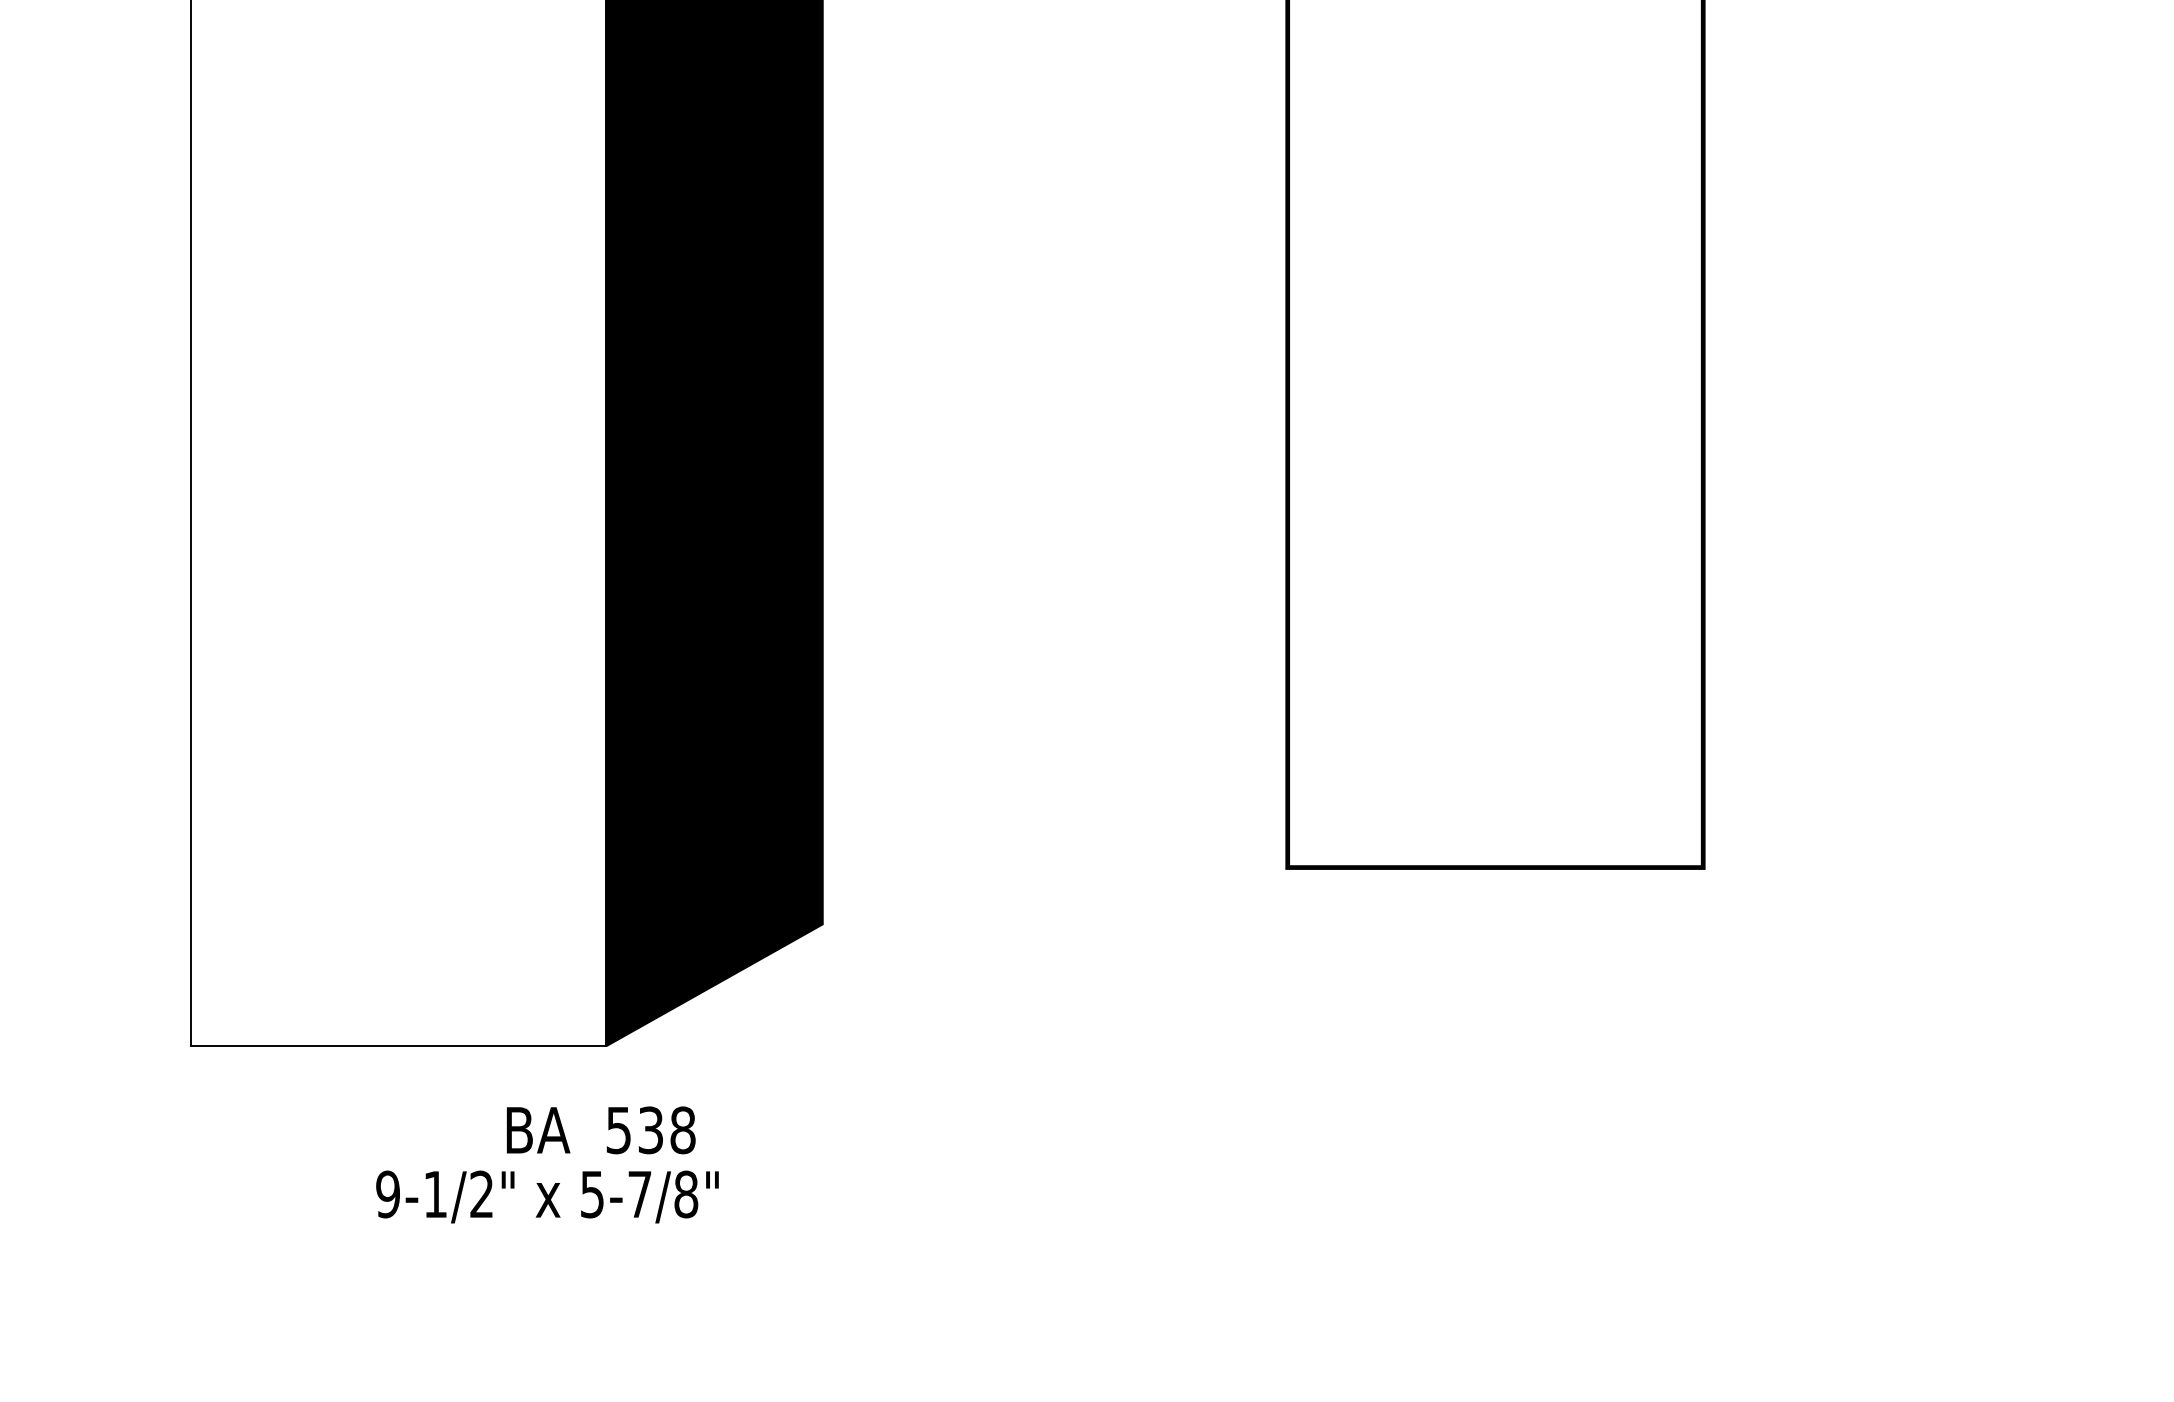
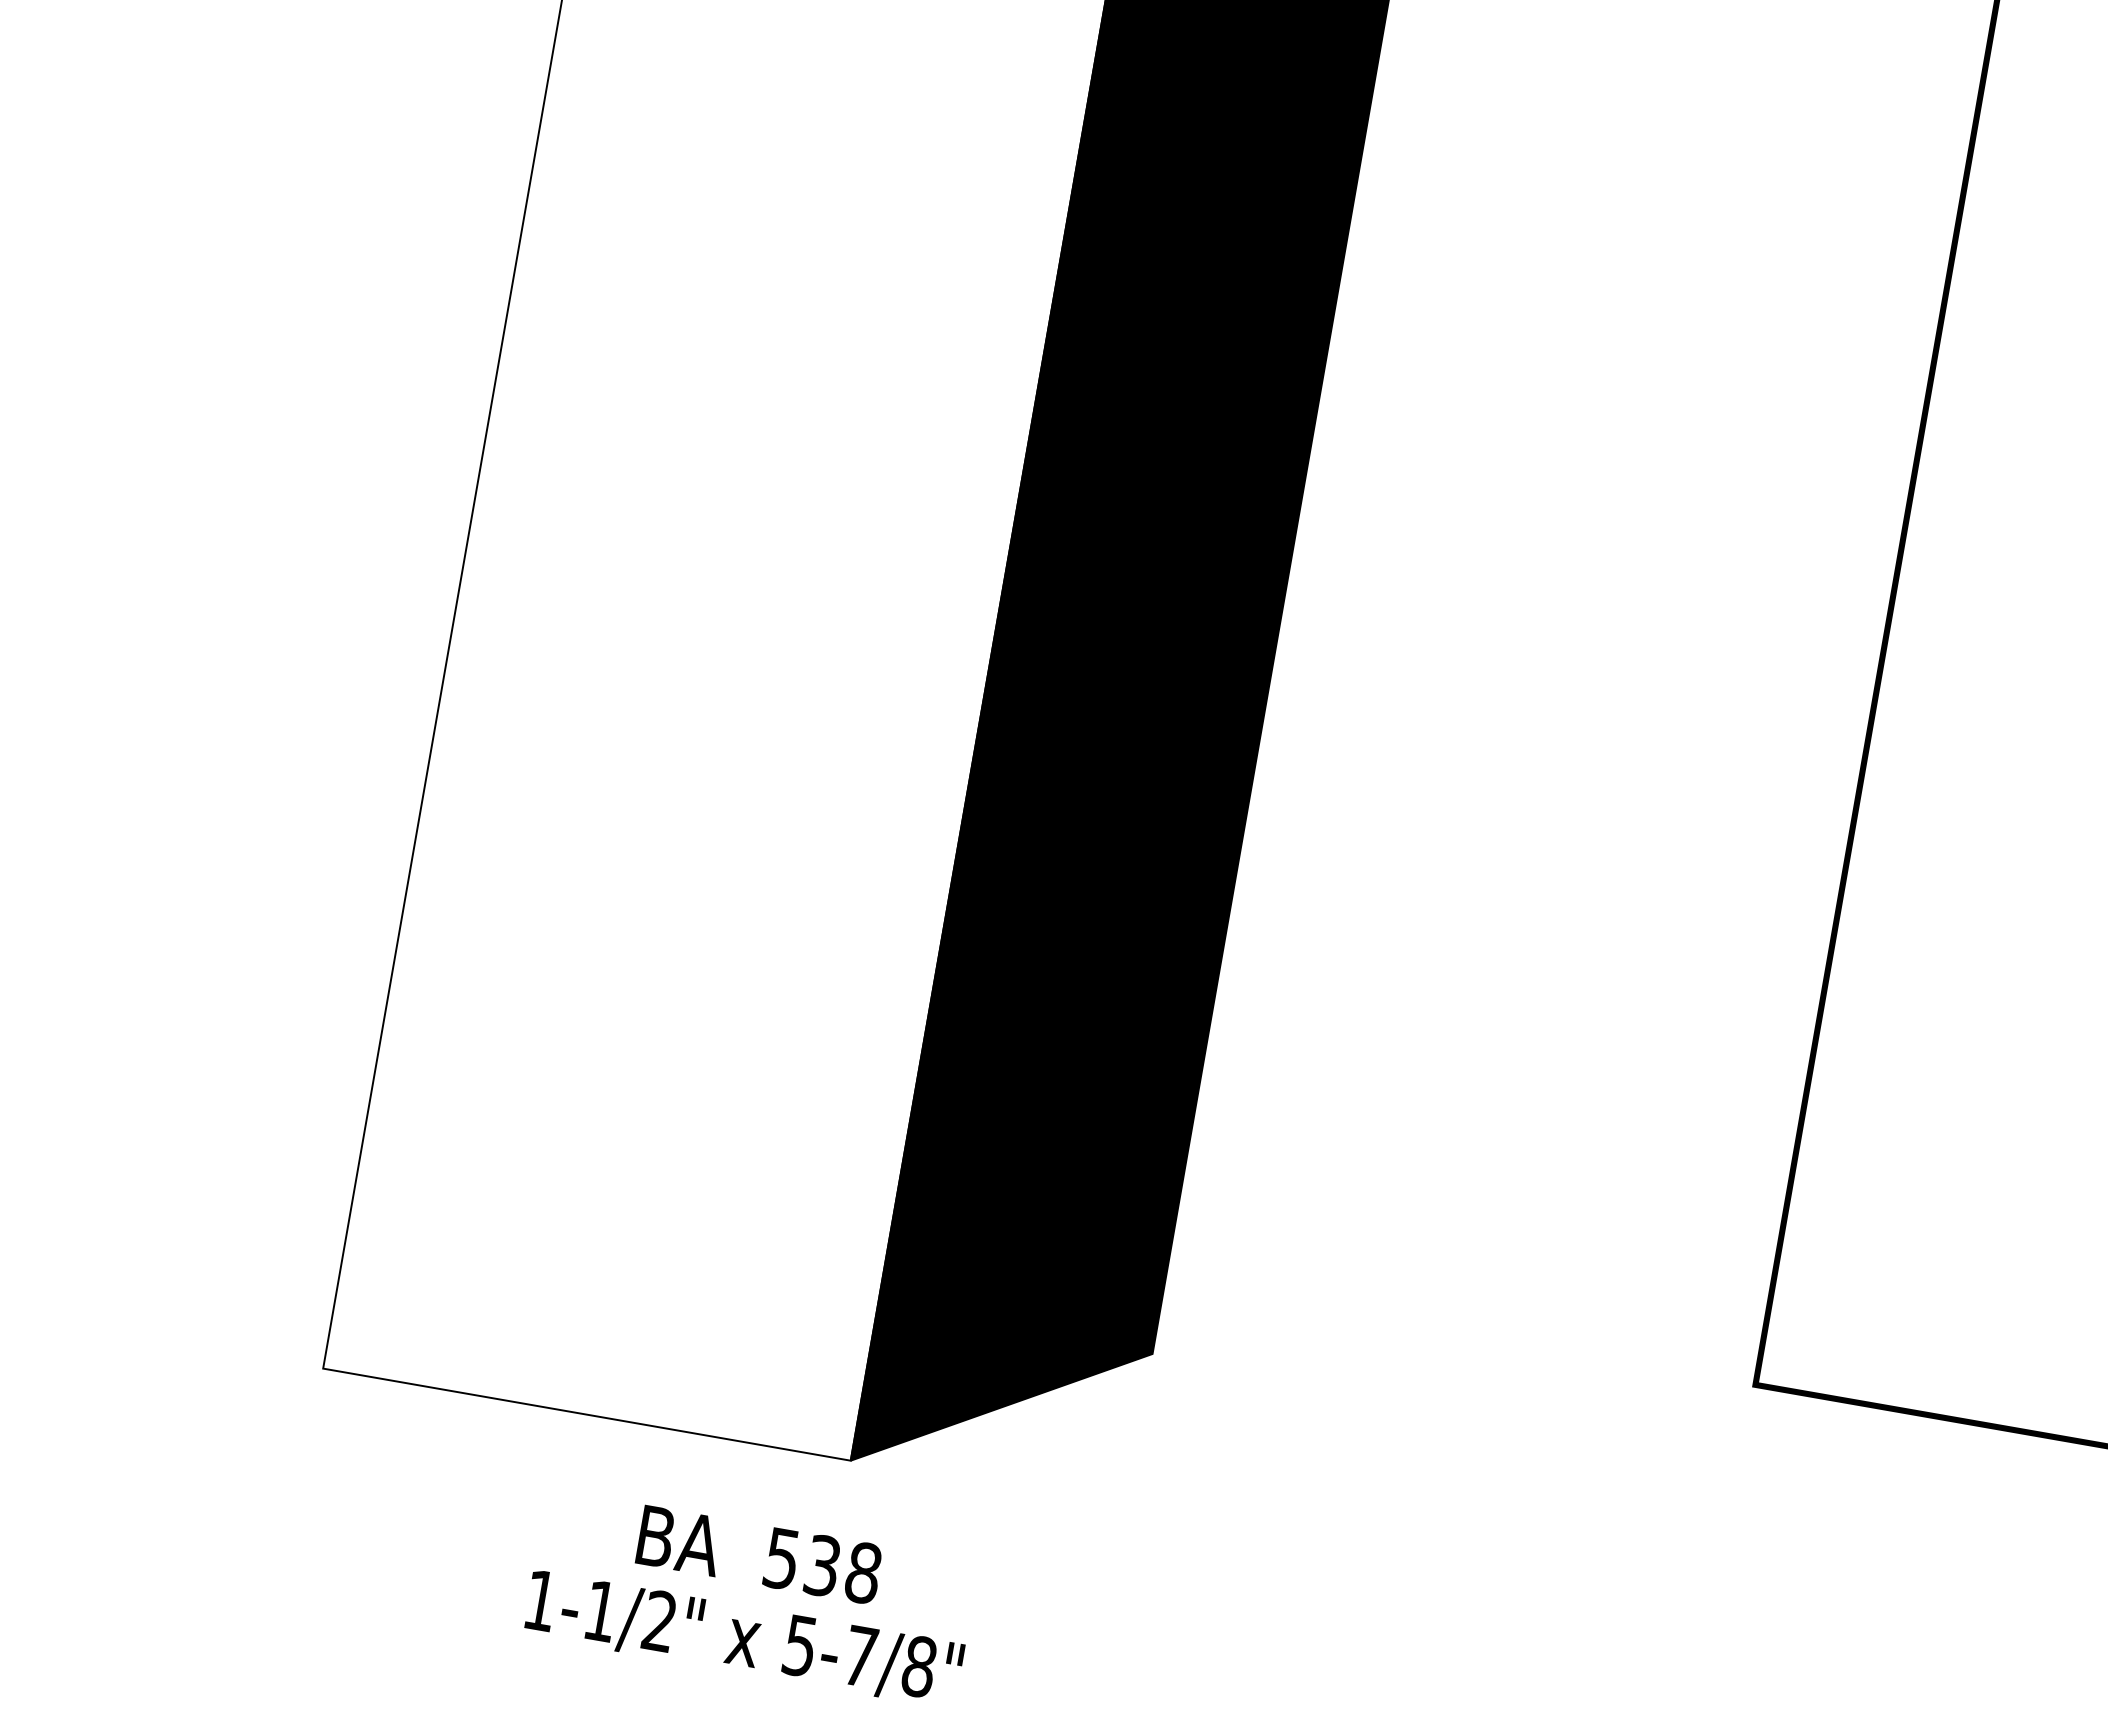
text: (600, 1130) -> (758, 1554), moved
text: (387, 1194) -> (540, 1600), 9-1/2" -> 1-1/2"

